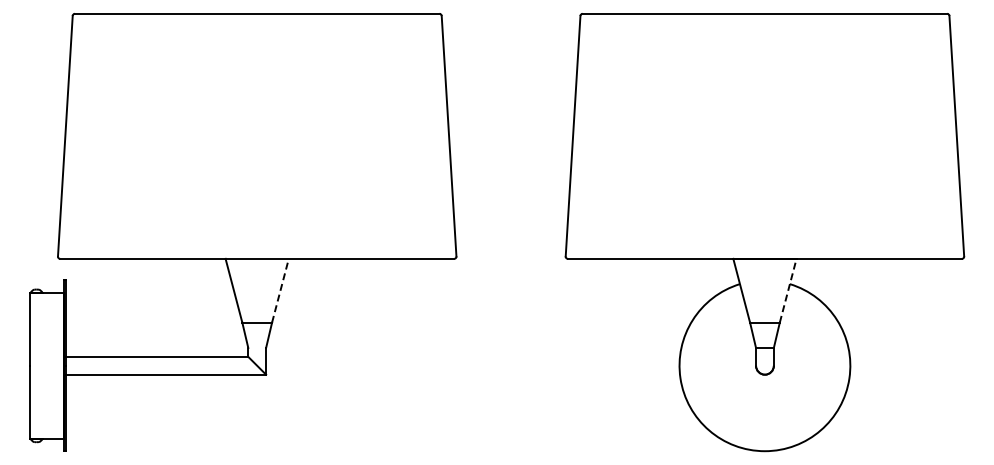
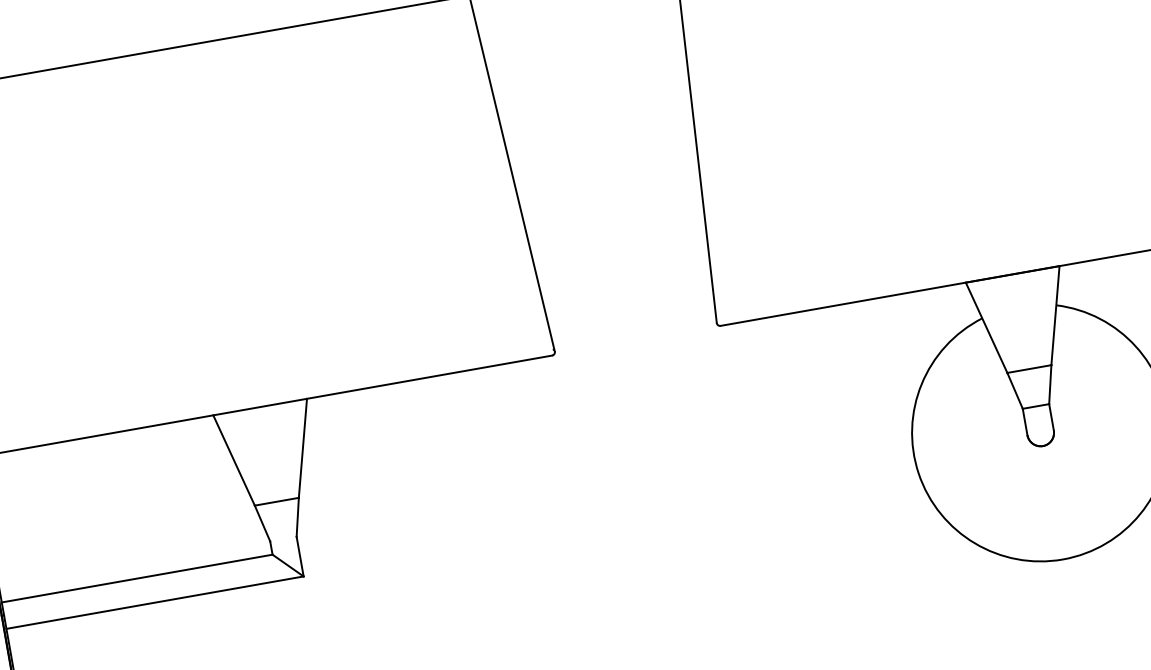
line: (280, 290) -> (302, 447), dashed -> solid
line: (788, 290) -> (1055, 315), dashed -> solid

